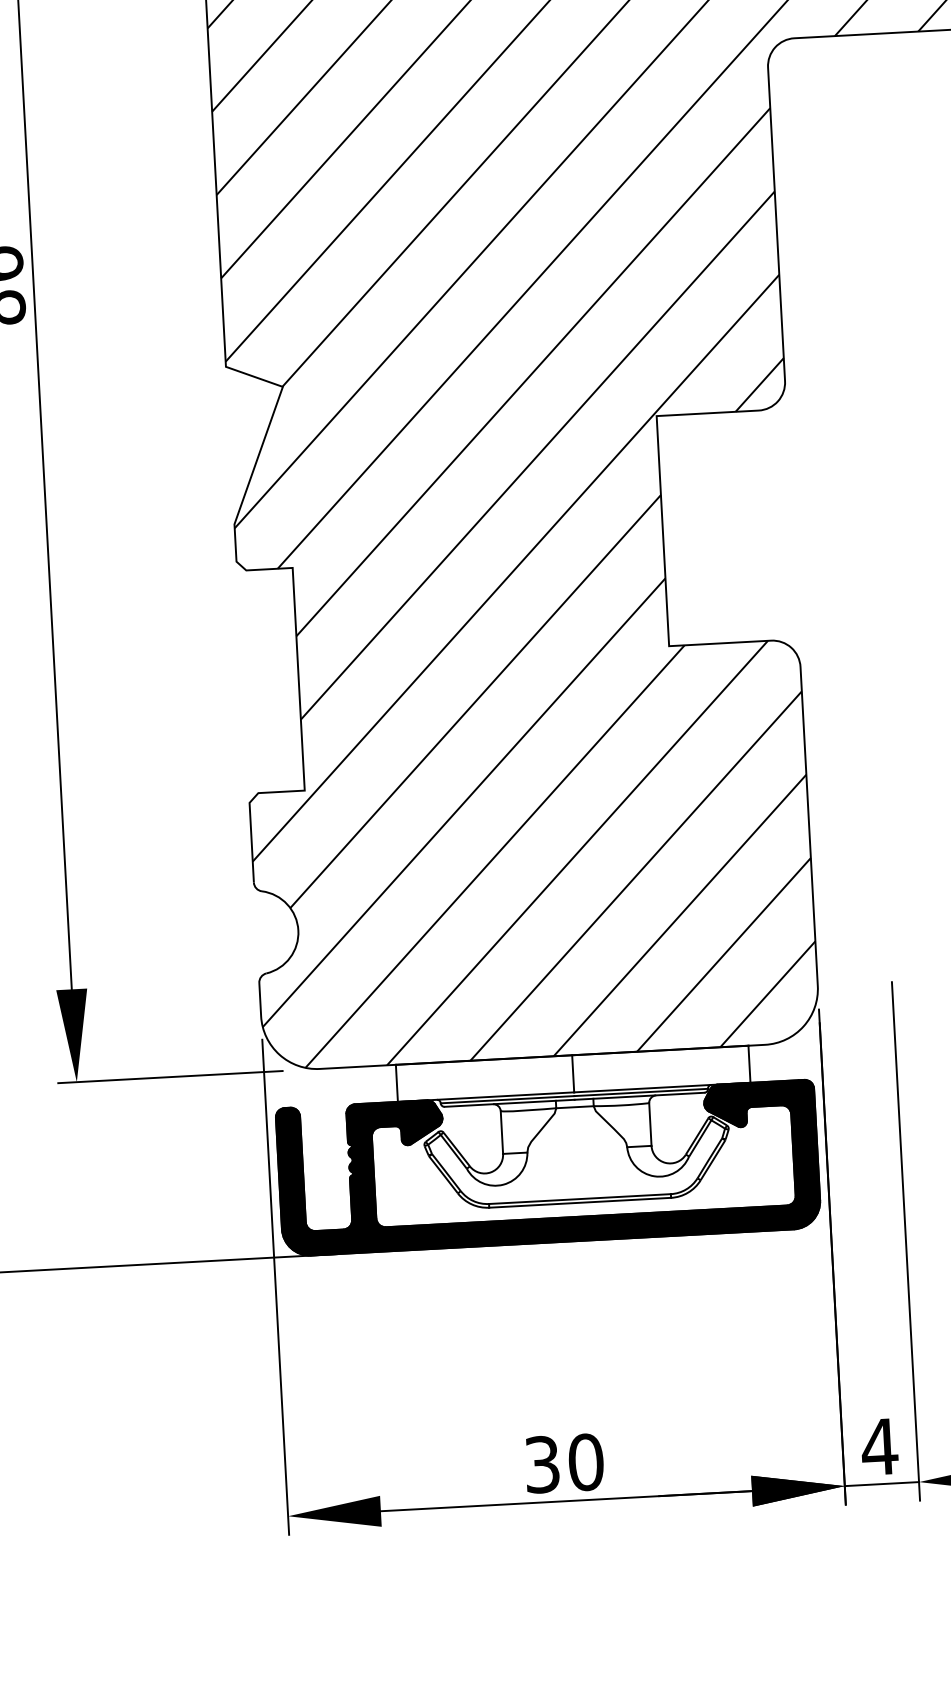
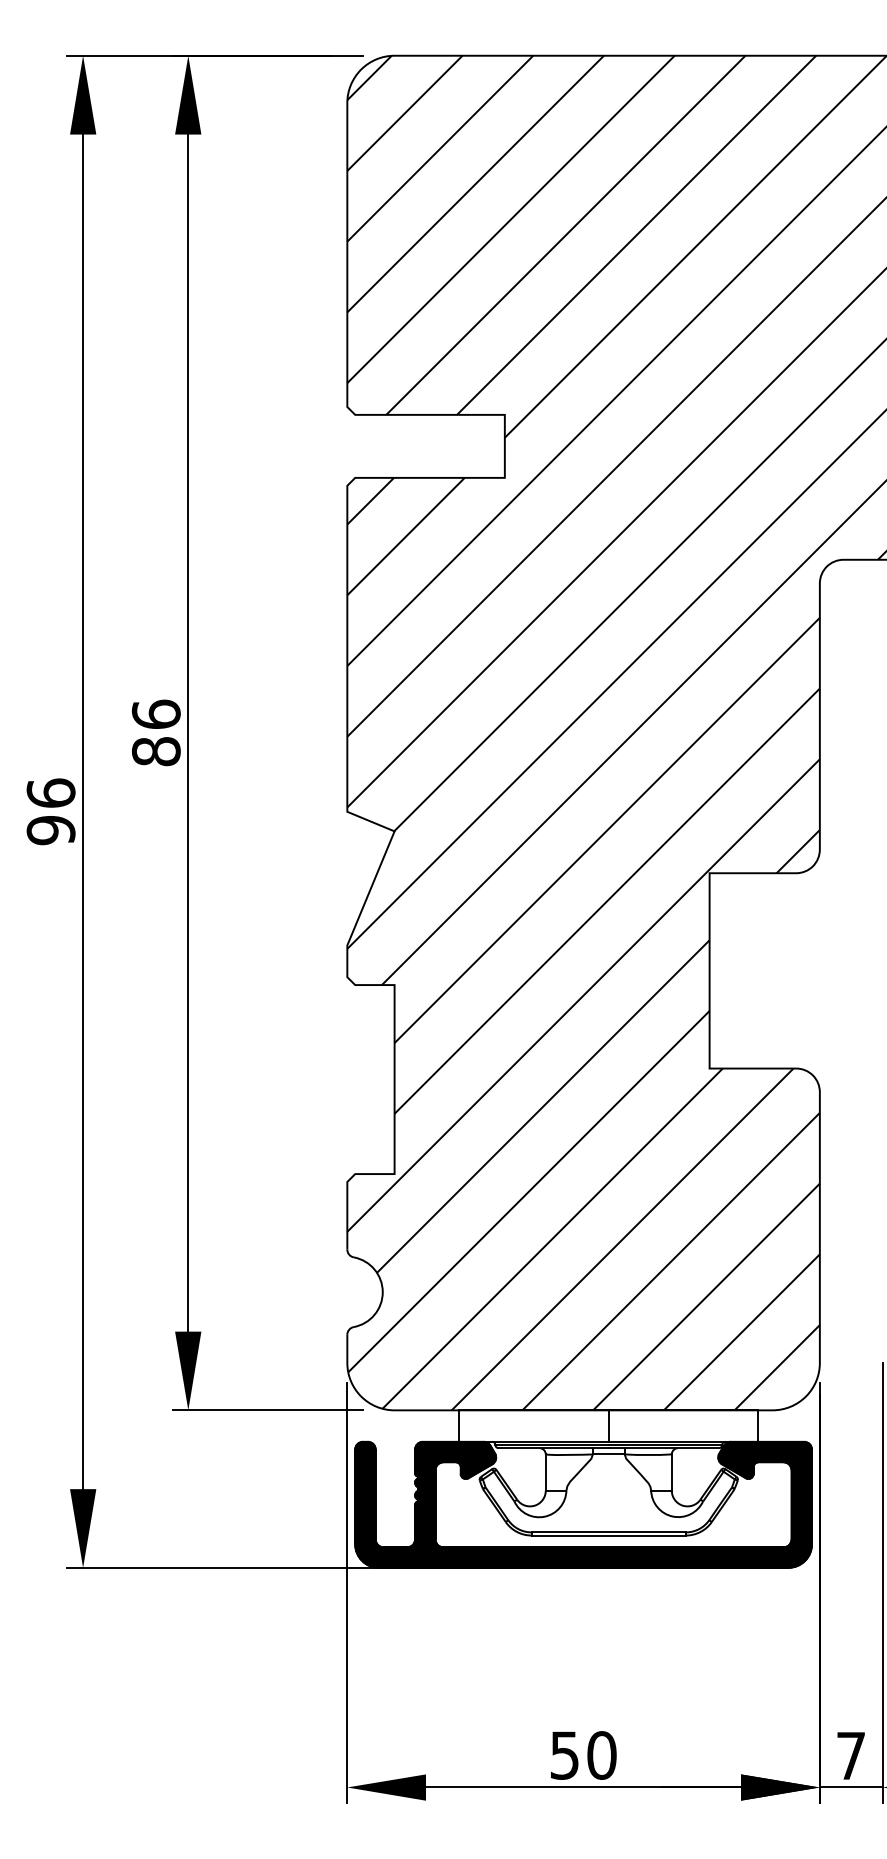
text: (878, 1446) -> (850, 1755), 4 -> 7
text: (542, 1464) -> (564, 1755), 30 -> 50

